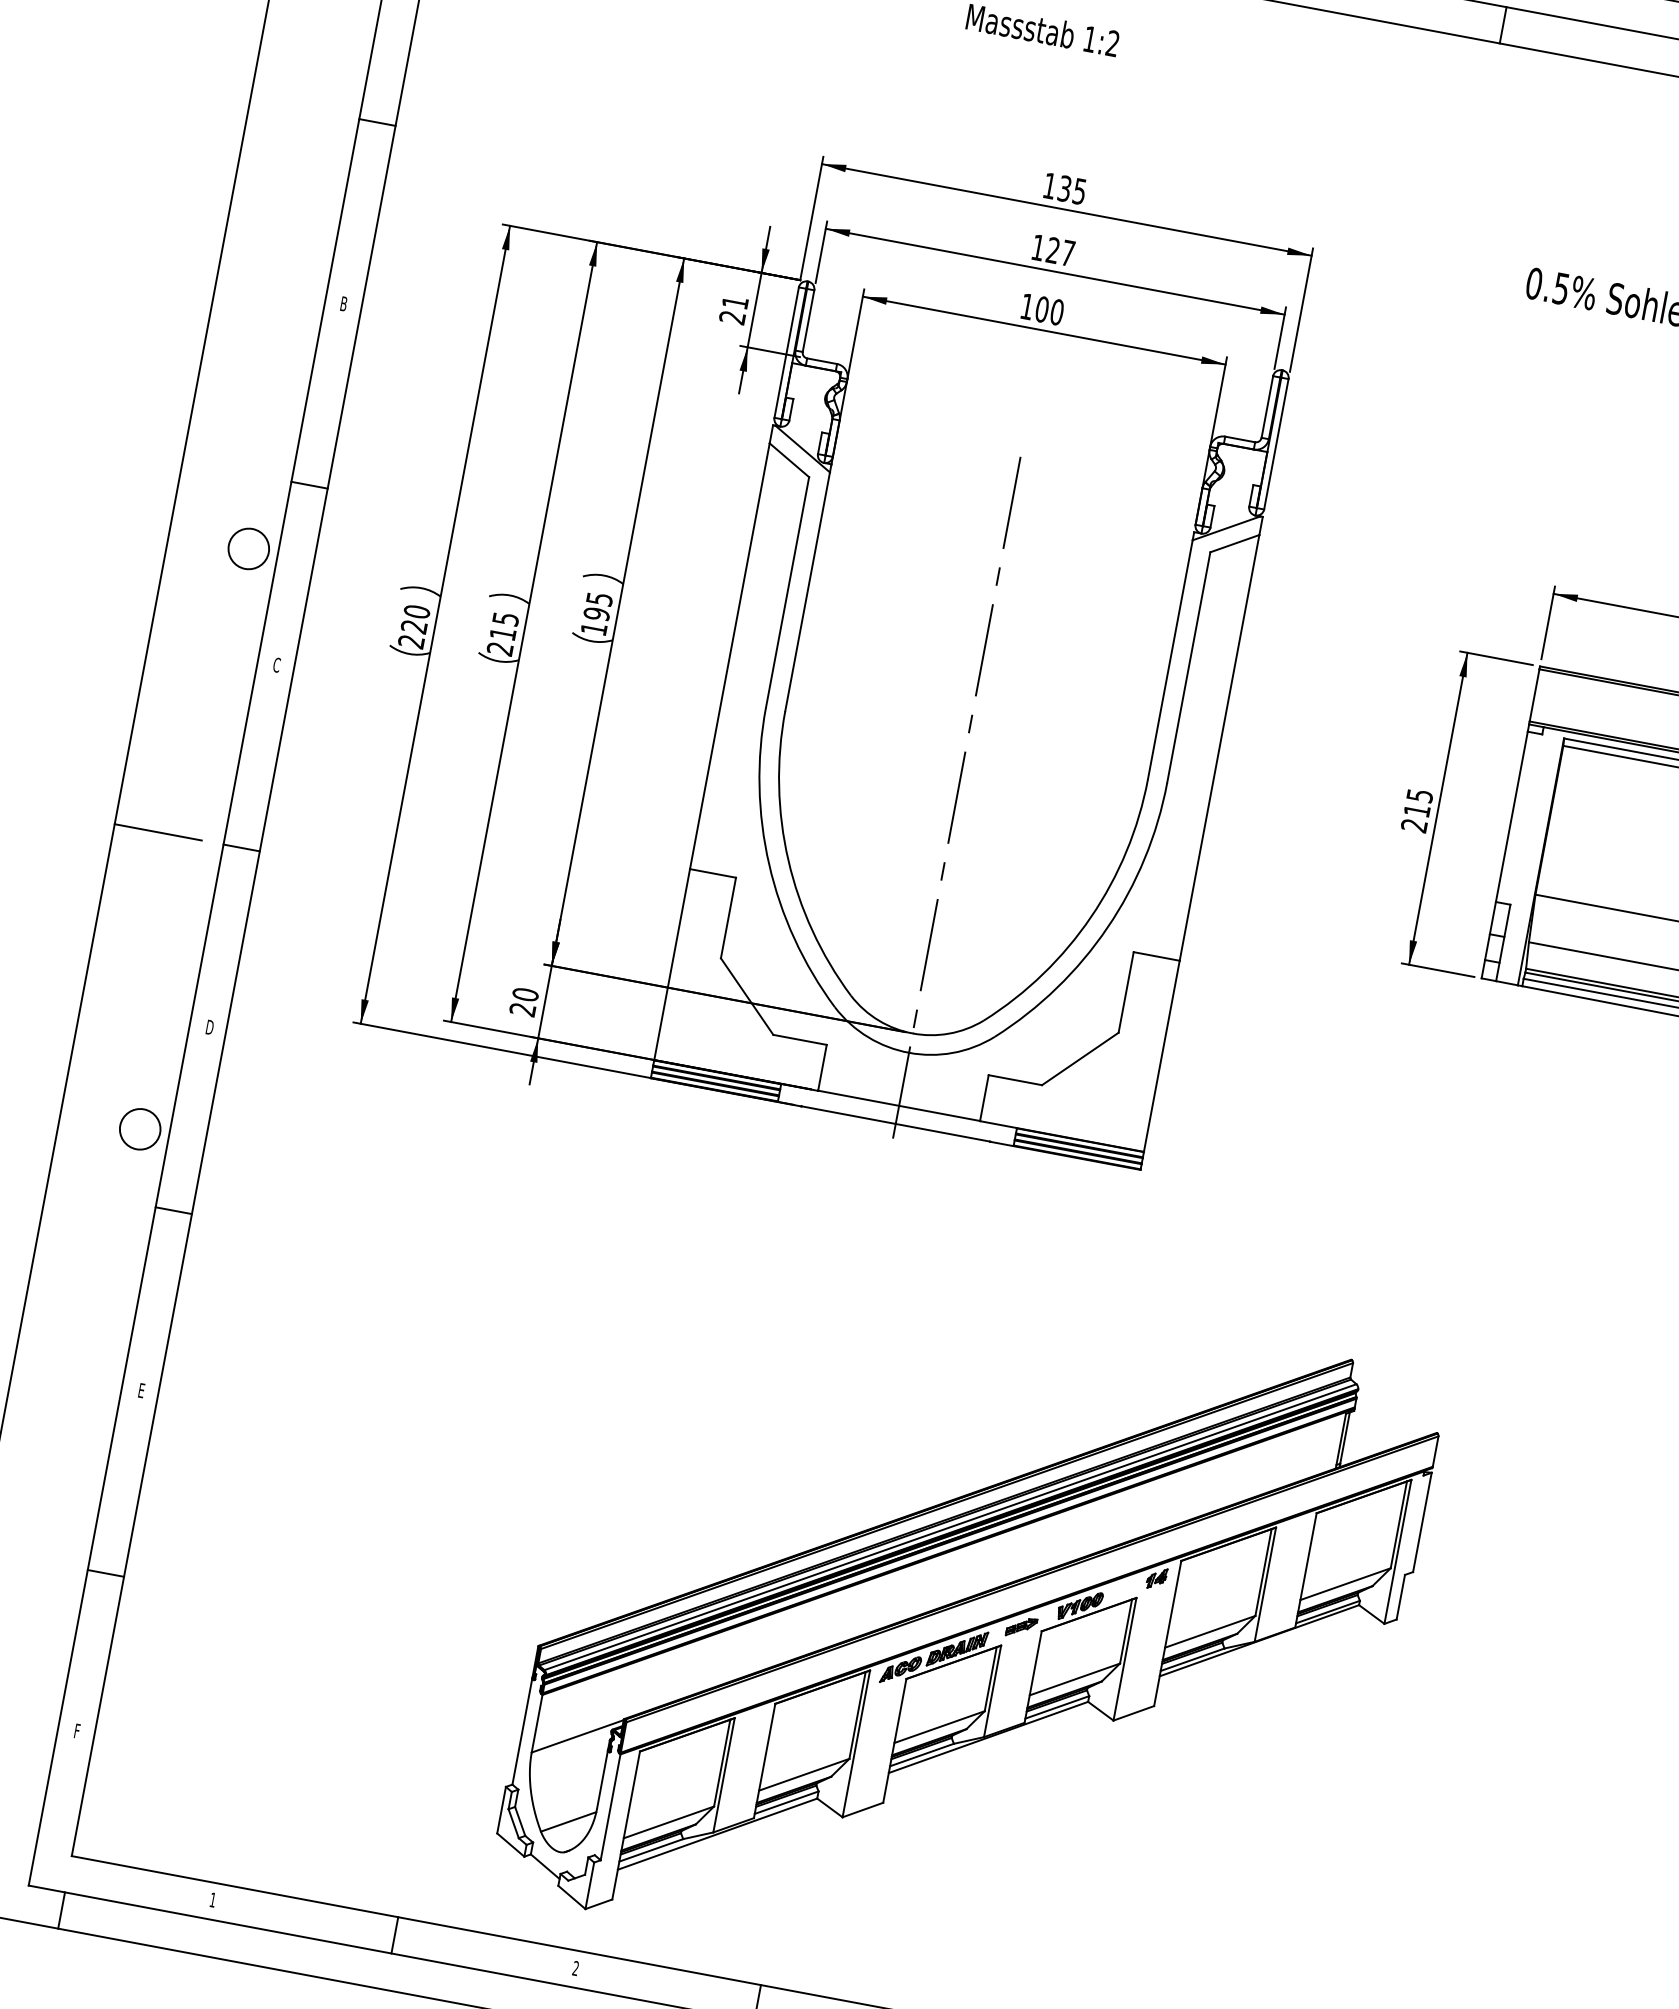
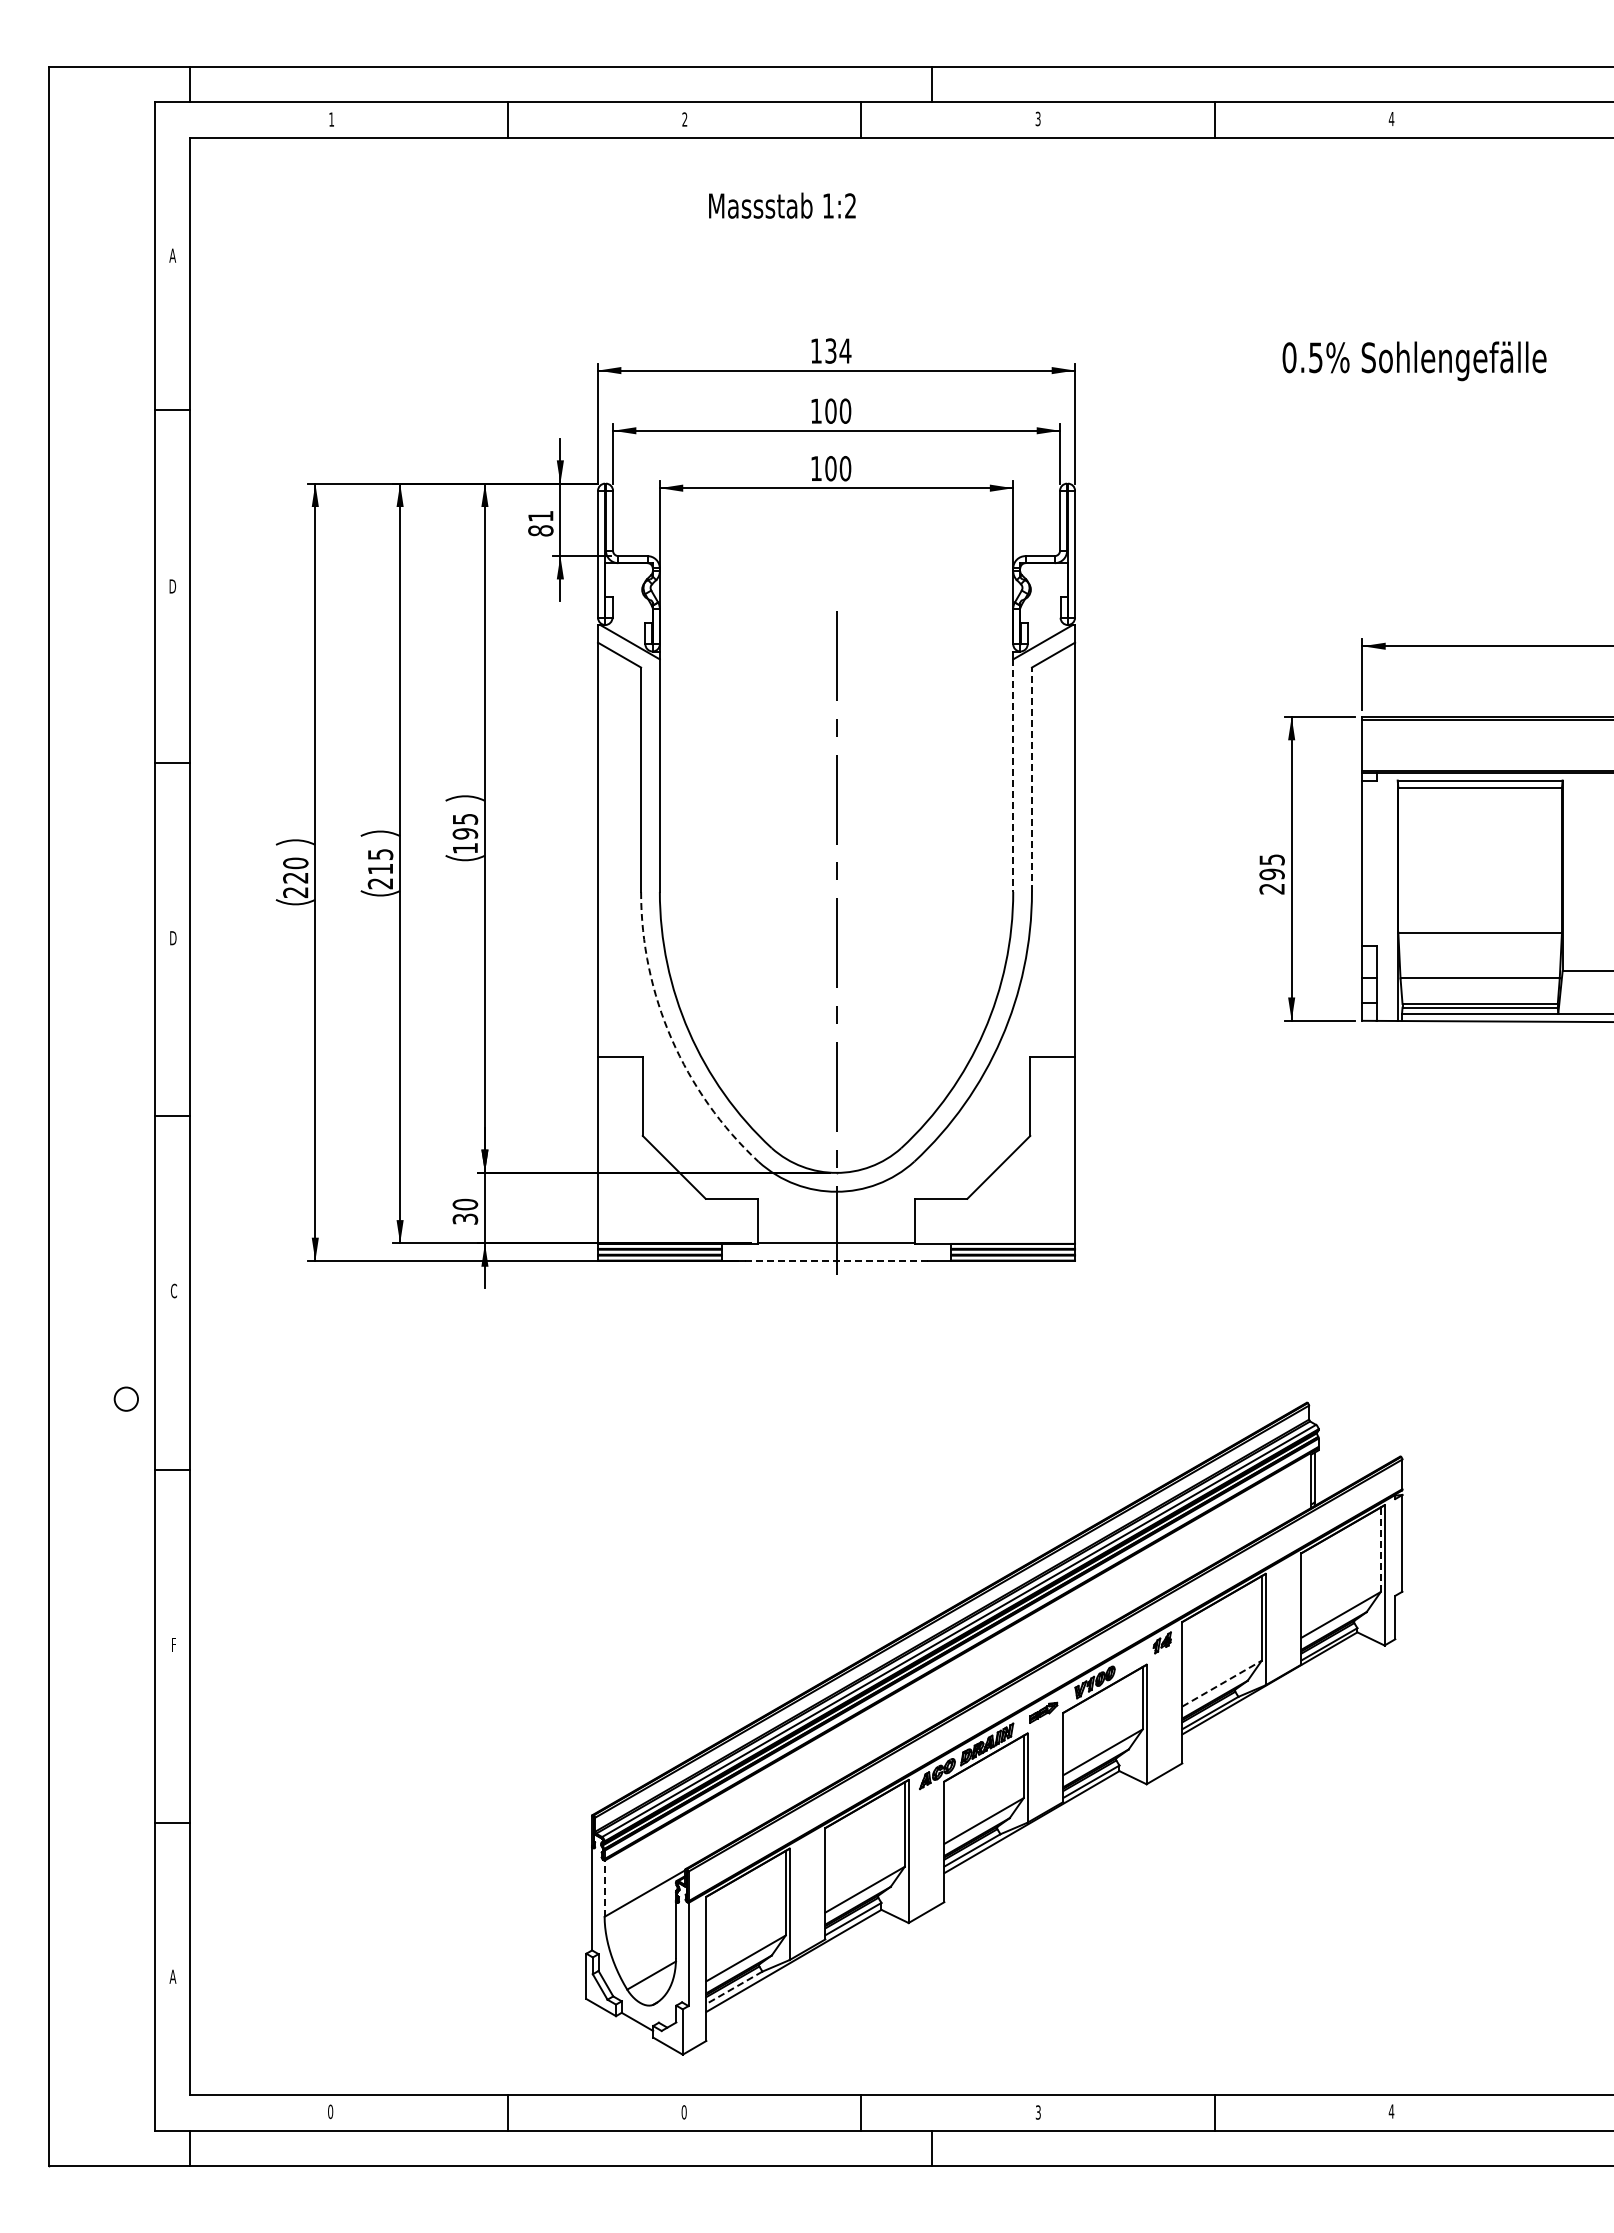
text: (1079, 191) -> (845, 350), 135 -> 134
text: (1061, 251) -> (838, 410), 127 -> 100
text: (343, 303) -> (172, 586), B -> D
text: (732, 317) -> (540, 530), 21 -> 81
circle: (249, 548) -> (126, 833), removed
line: (1170, 660) -> (1013, 776), solid -> dashed
text: (277, 665) -> (173, 938), C -> D
line: (1188, 667) -> (1031, 779), solid -> dashed
text: (1416, 810) -> (1271, 874), 215 -> 295
line: (157, 832) -> (90, 1116), removed
arc: (768, 864) -> (671, 1039), solid -> dashed
text: (523, 1008) -> (465, 1218), 20 -> 30
text: (210, 1026) -> (174, 1290), D -> C
line: (895, 1124) -> (836, 1261), solid -> dashed
circle: (139, 1128) -> (125, 1398), size x0.6
text: (141, 1390) -> (173, 1644), E -> F
line: (1398, 1525) -> (1380, 1550), solid -> dashed
line: (1210, 1631) -> (1222, 1683), solid -> dashed
line: (537, 1723) -> (604, 1888), solid -> dashed
text: (76, 1730) -> (172, 1976), F -> A
line: (651, 1851) -> (734, 1988), solid -> dashed
text: (212, 1899) -> (330, 2111), 1 -> 0
text: (575, 1968) -> (683, 2112), 2 -> 0

